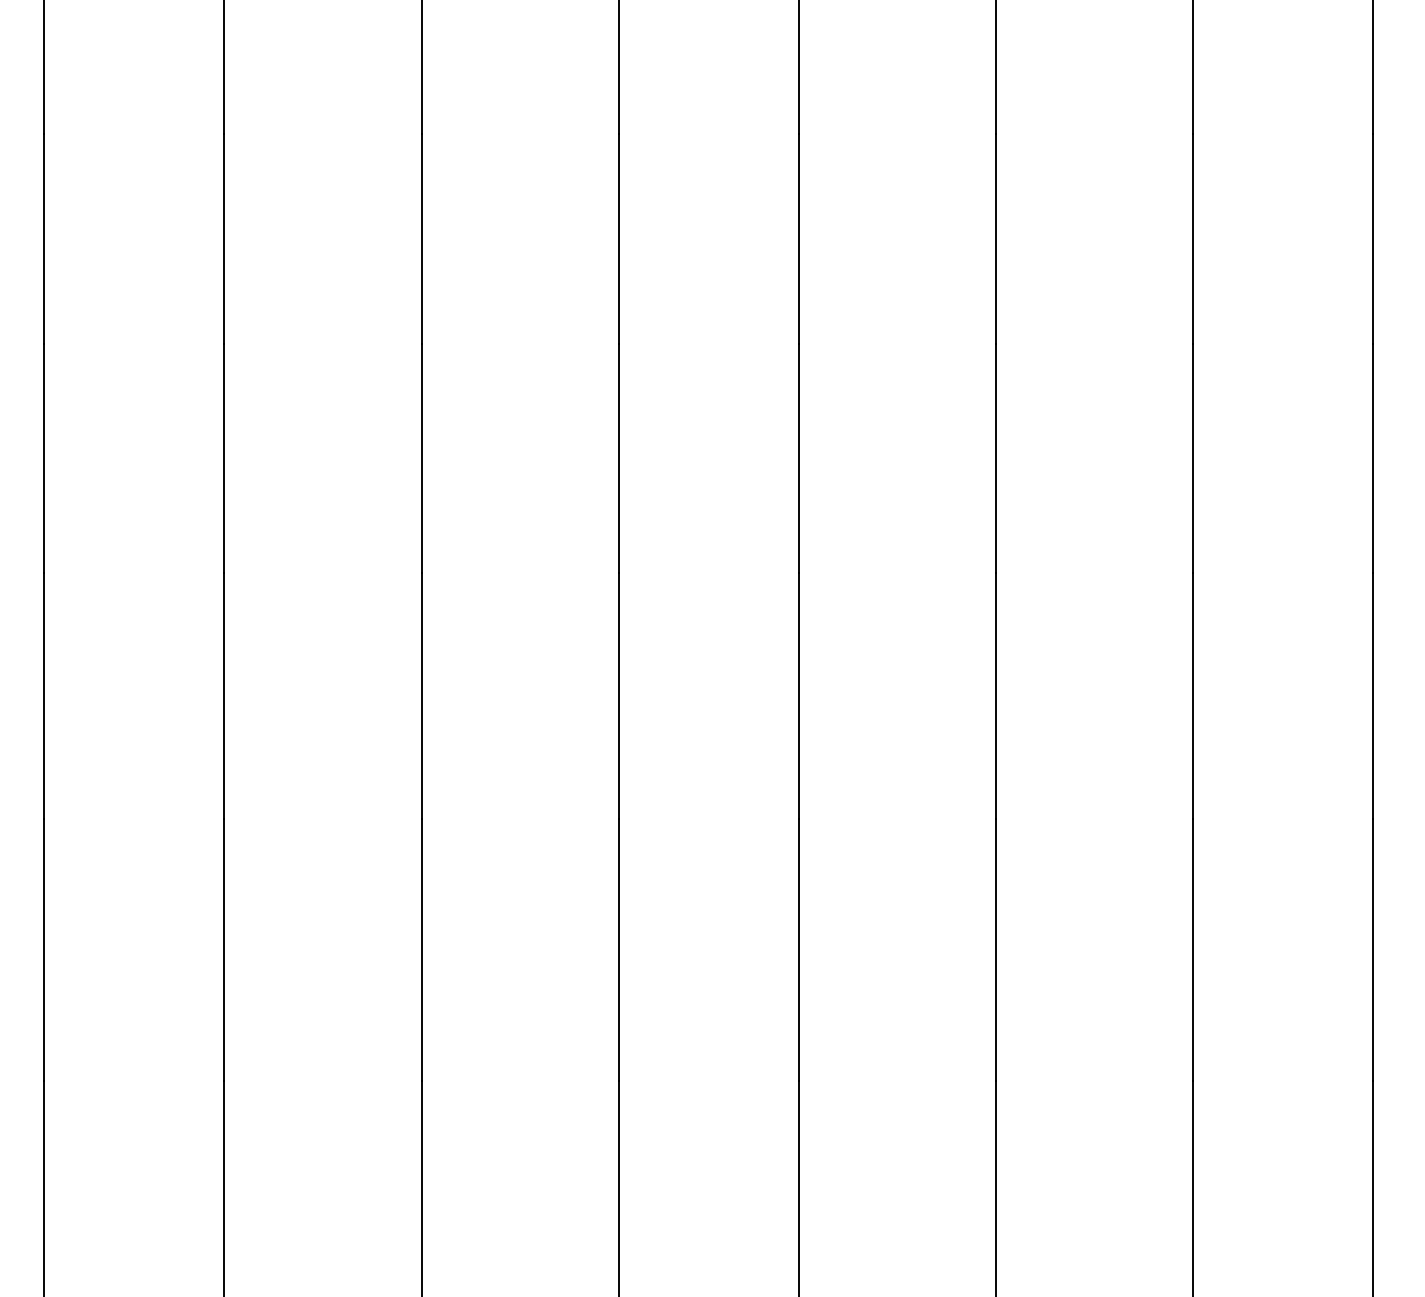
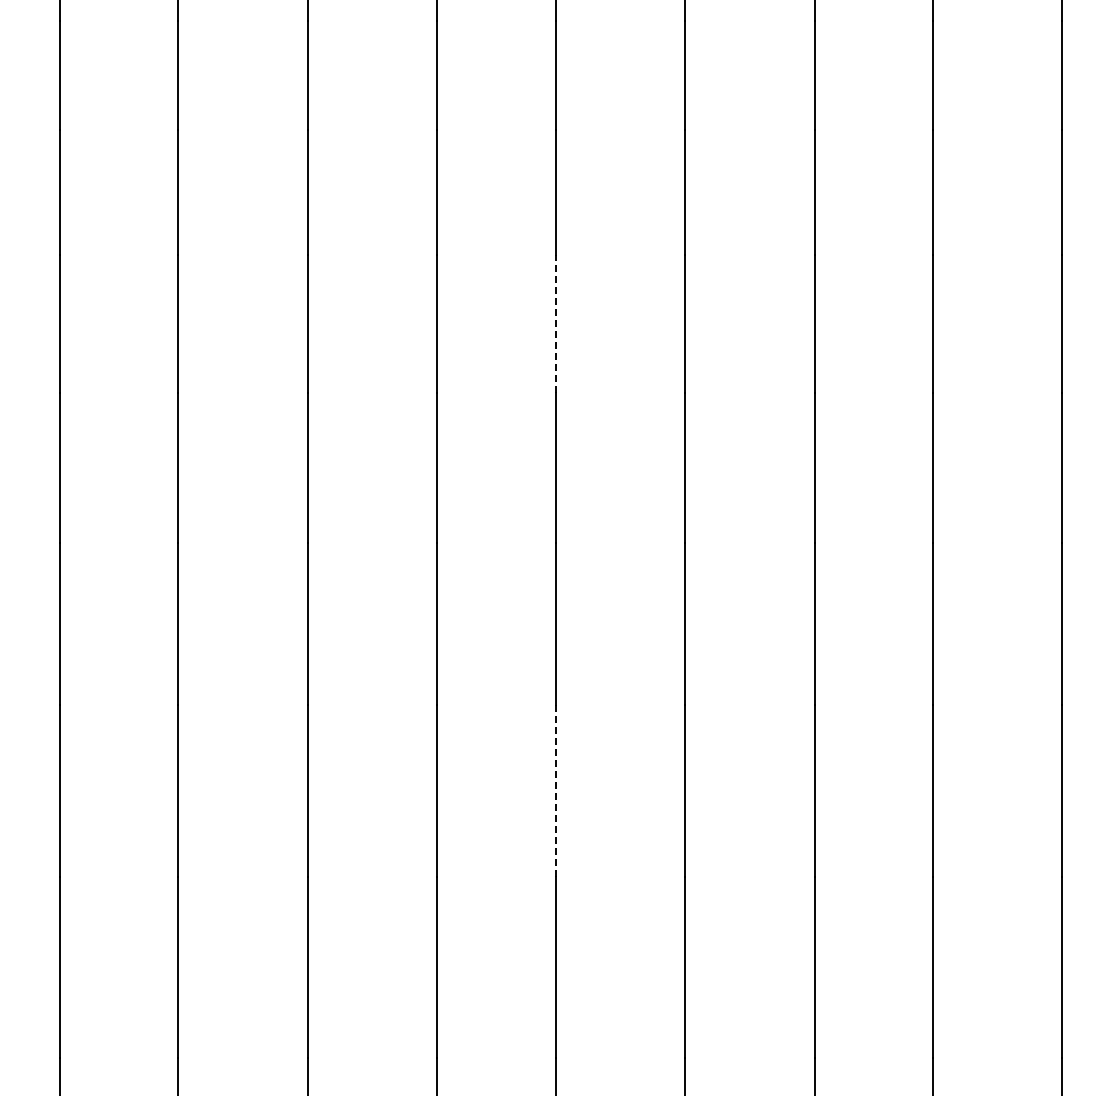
line: (798, 238) -> (555, 323), solid -> dashed
line: (798, 949) -> (555, 790), solid -> dashed

